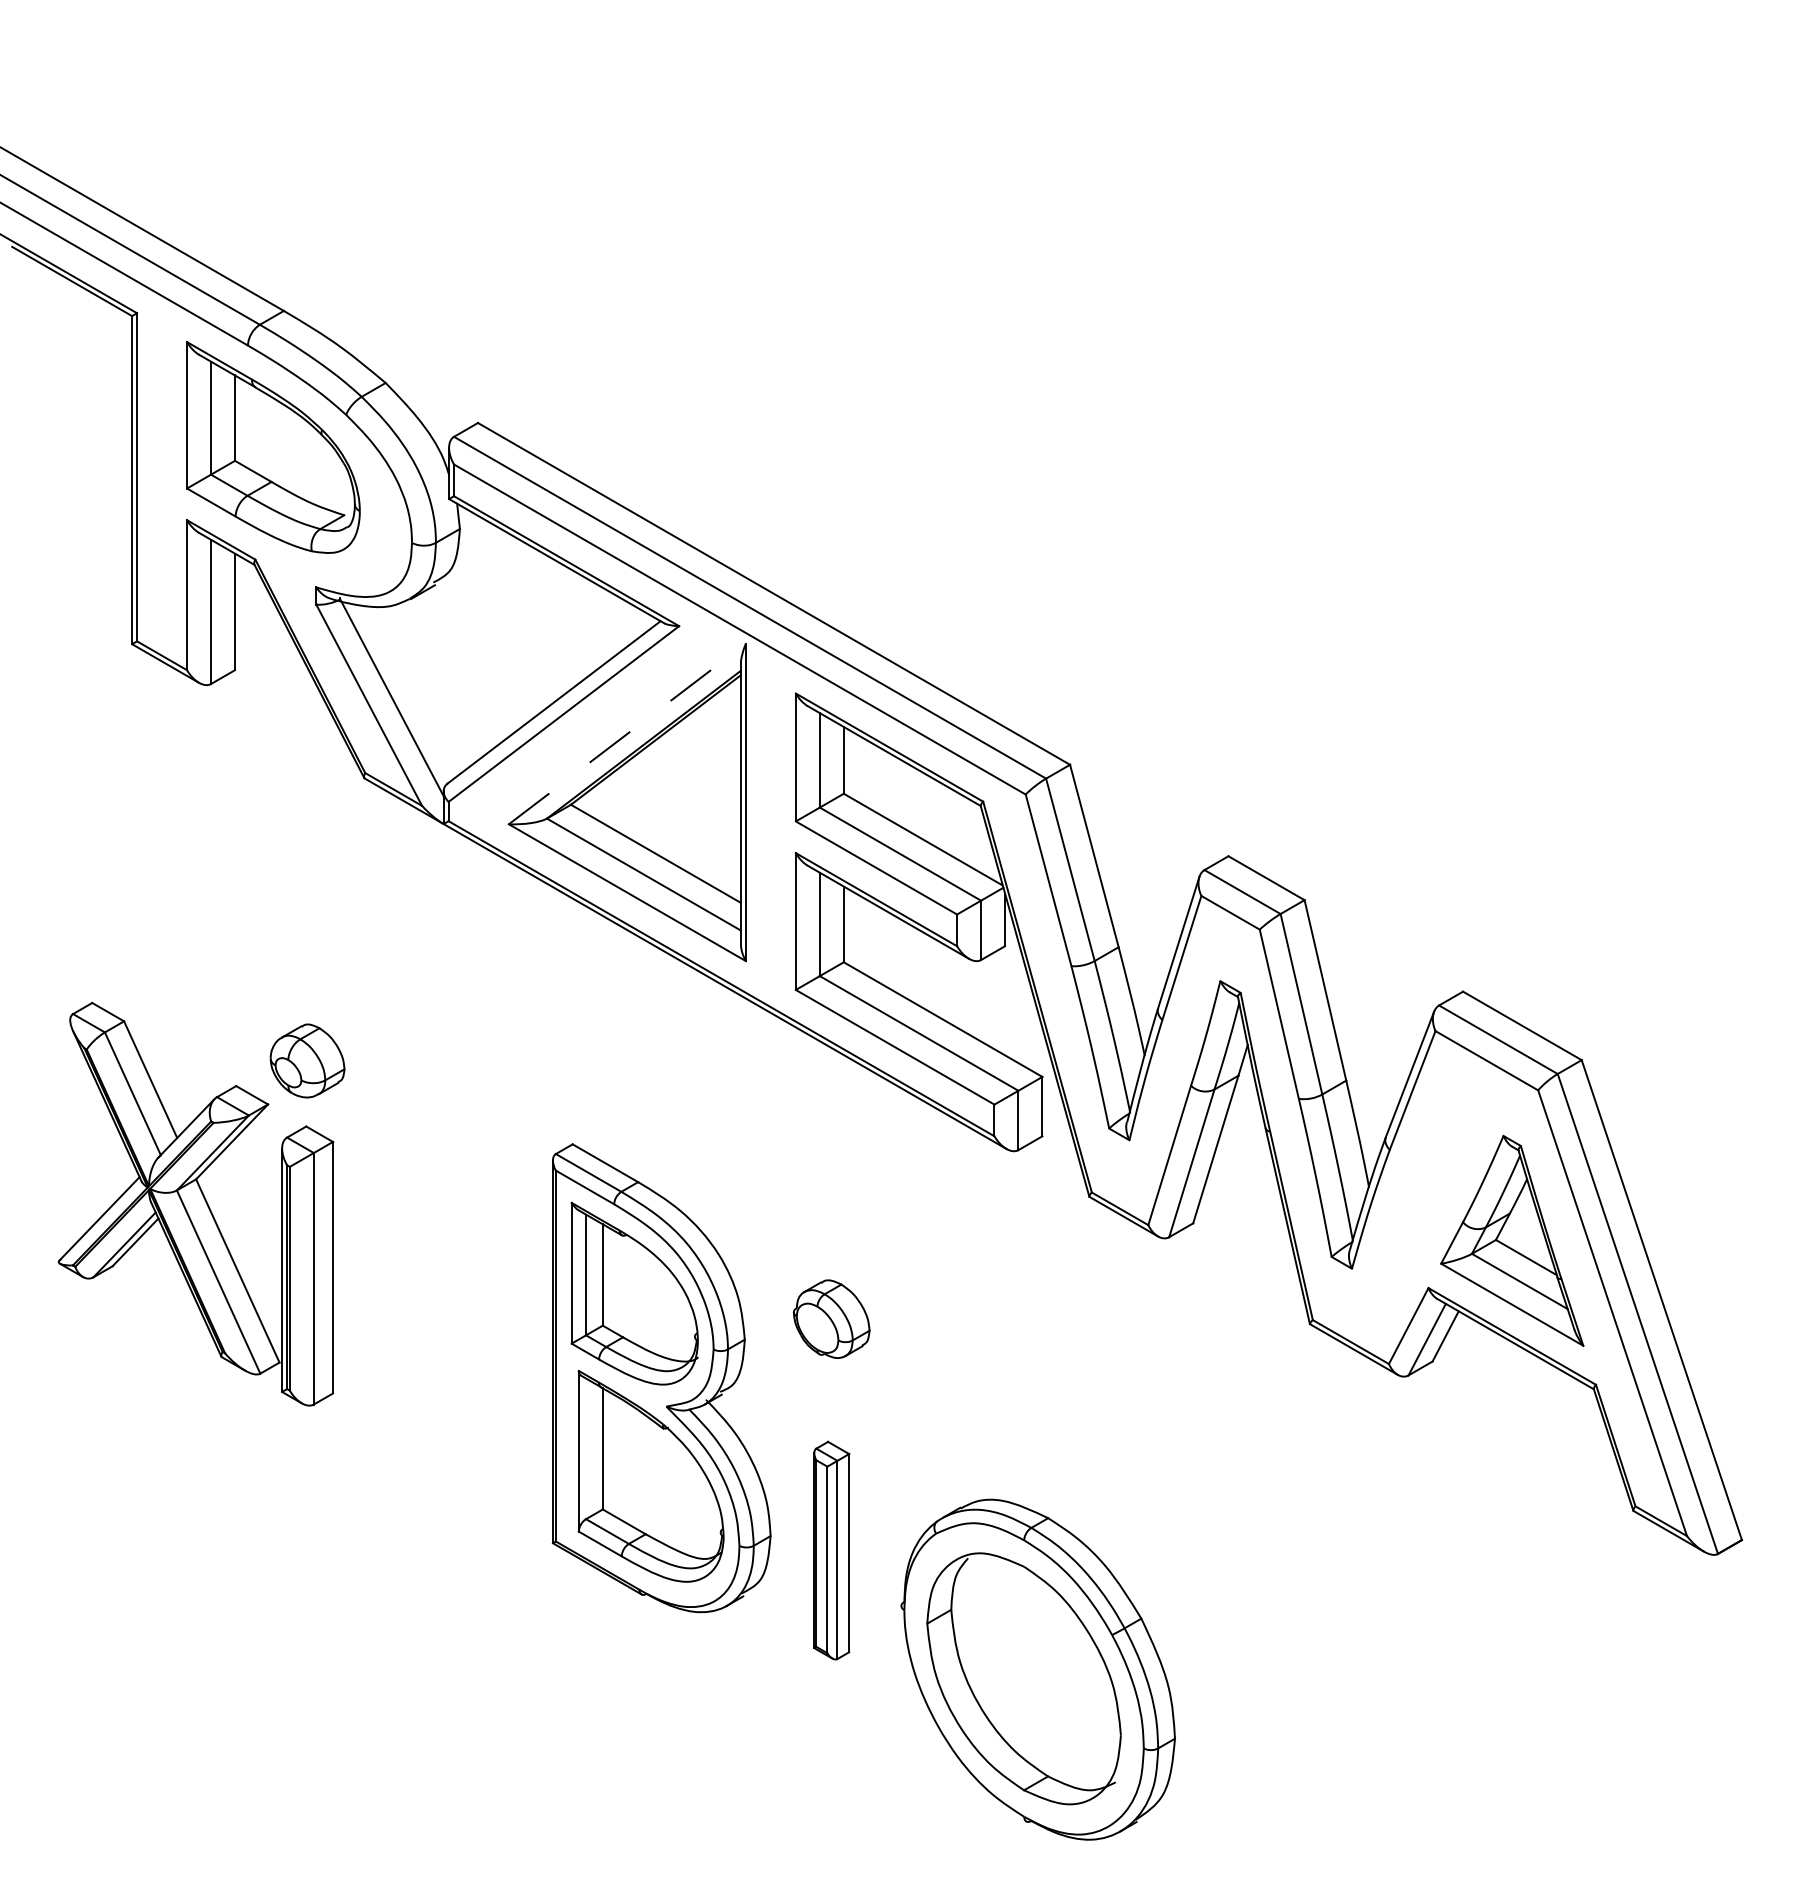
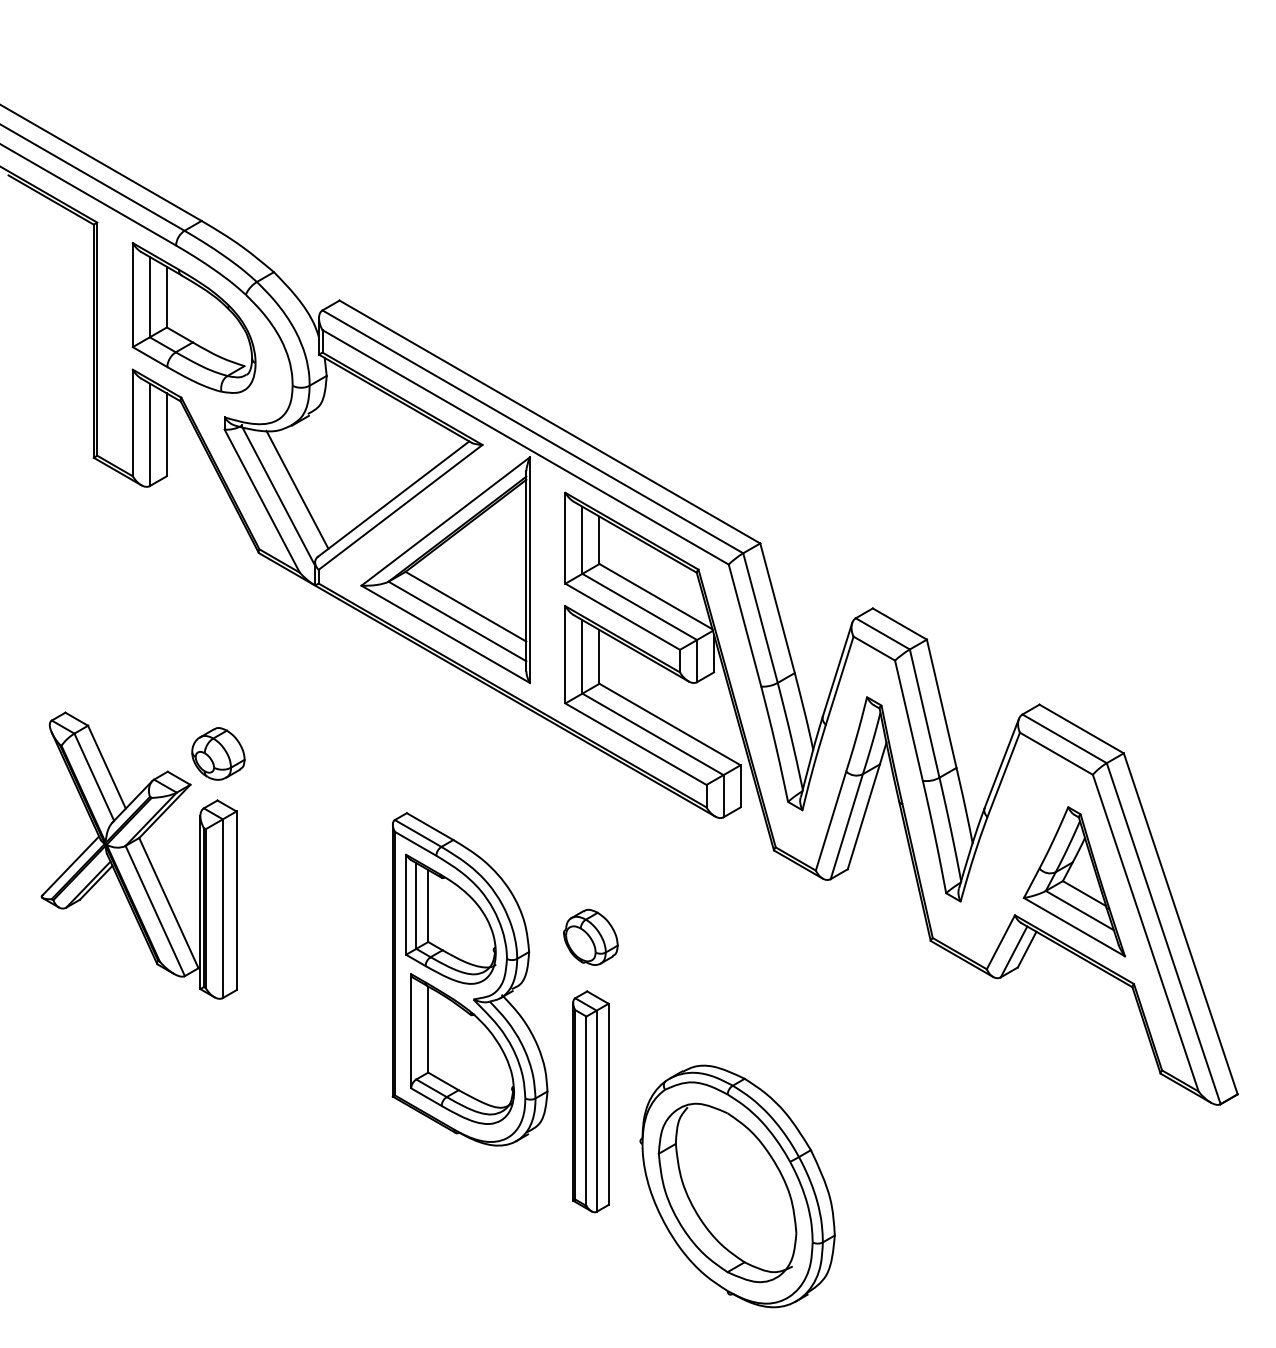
line: (418, 688) -> (297, 489), added
line: (627, 733) -> (445, 521), dashed -> solid
part: (831, 1550) -> (590, 1101), size x1.43

